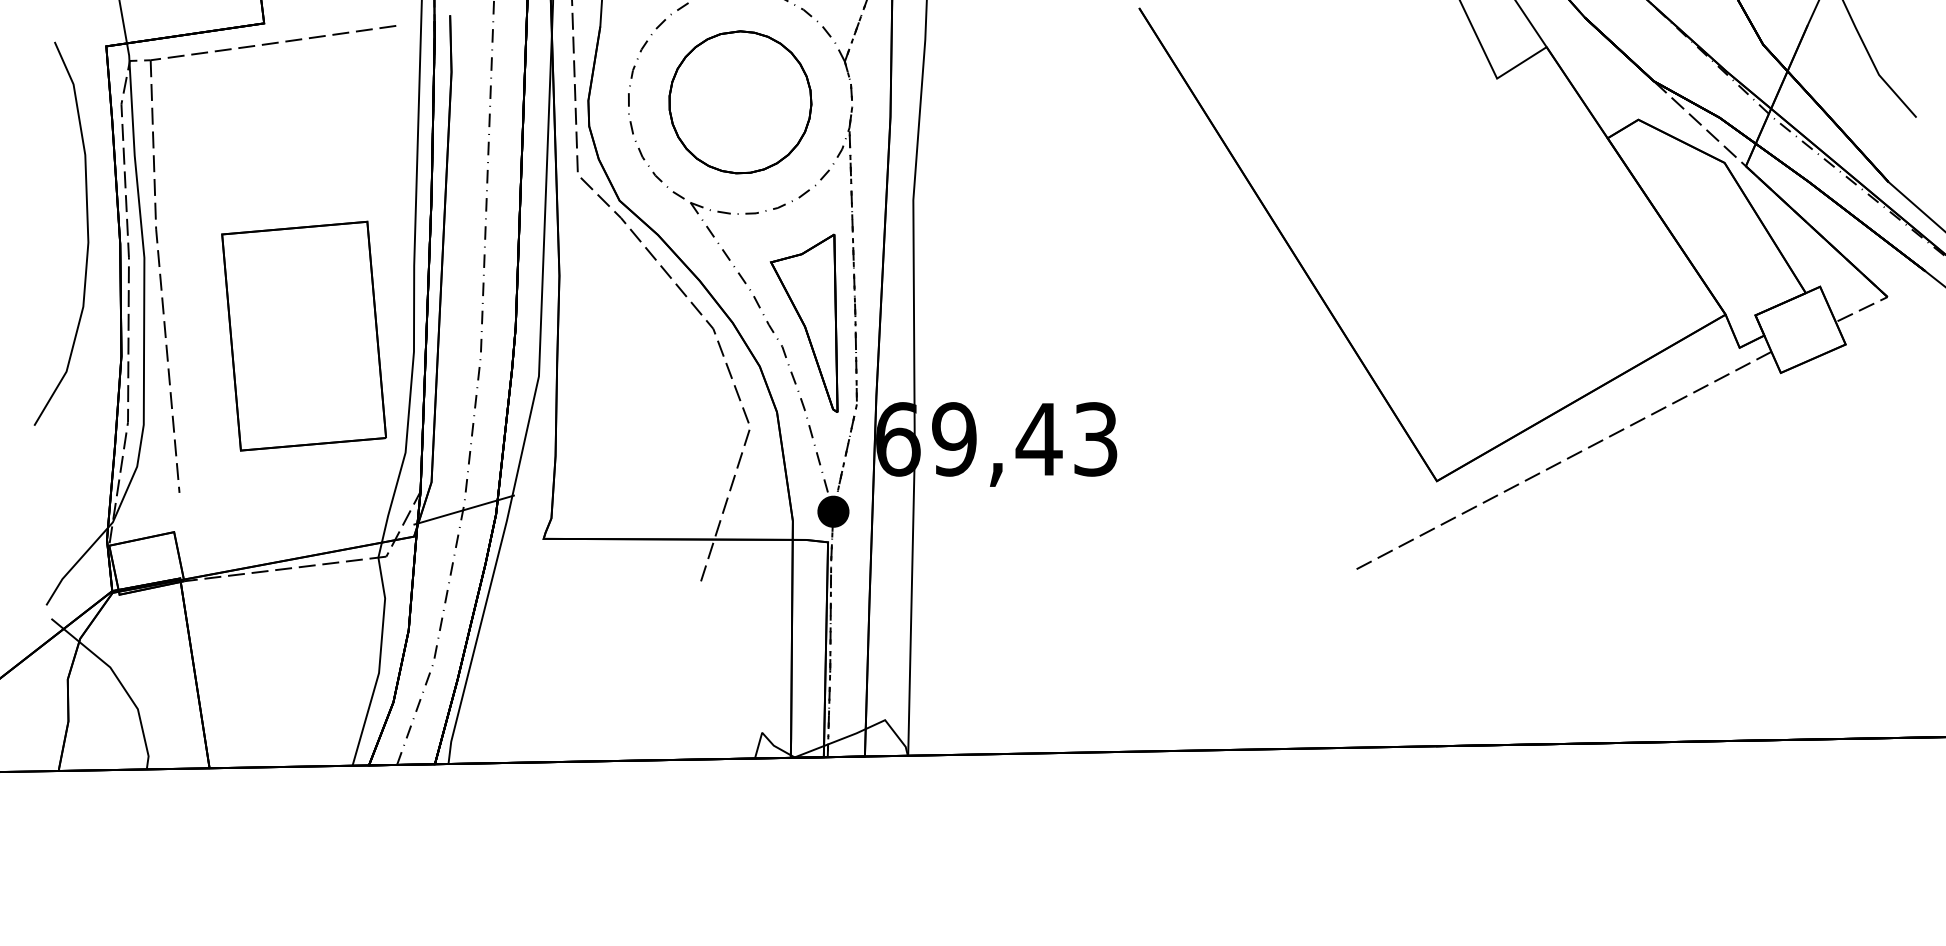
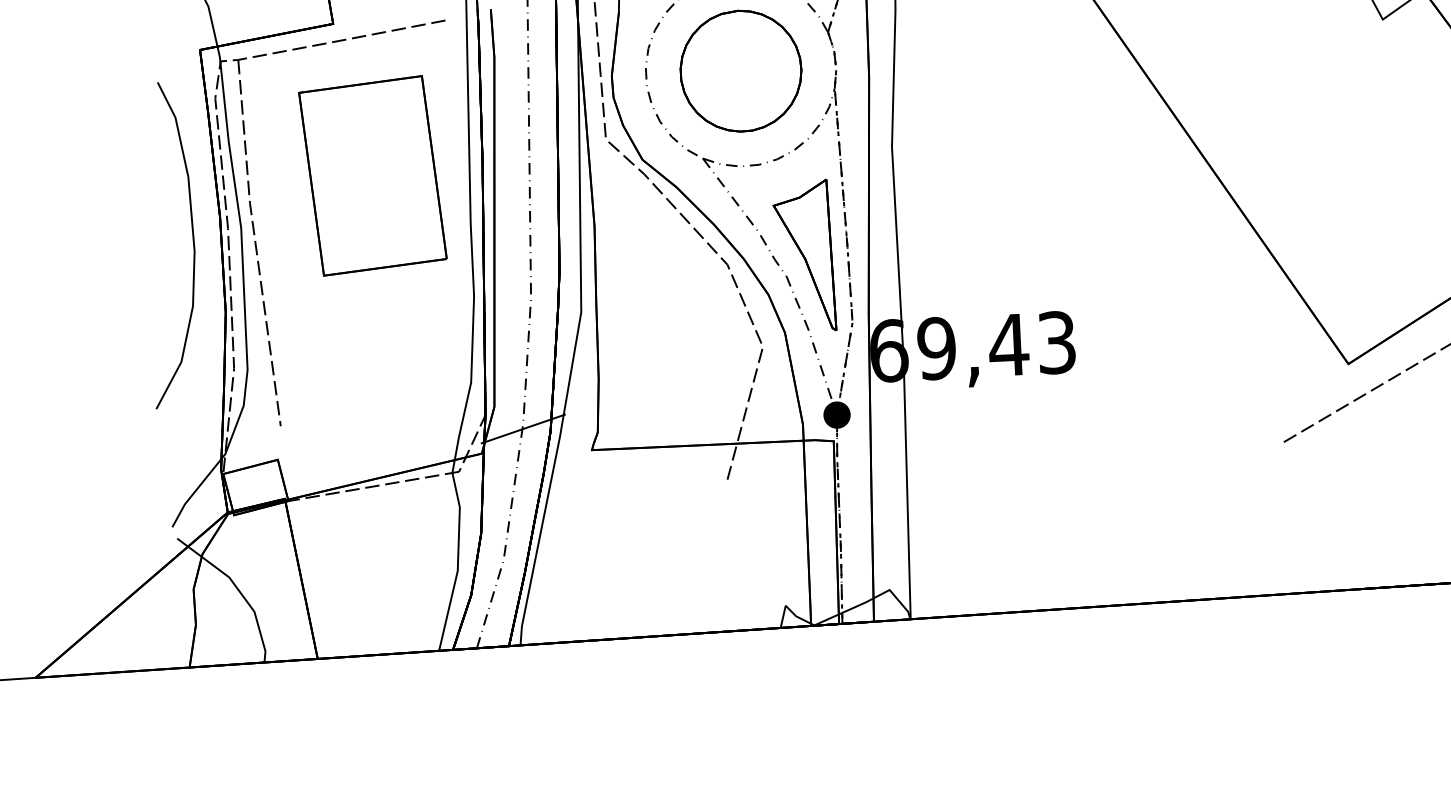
curve: (86, 226) -> (192, 237), moved
part: (303, 335) -> (372, 175), moved

